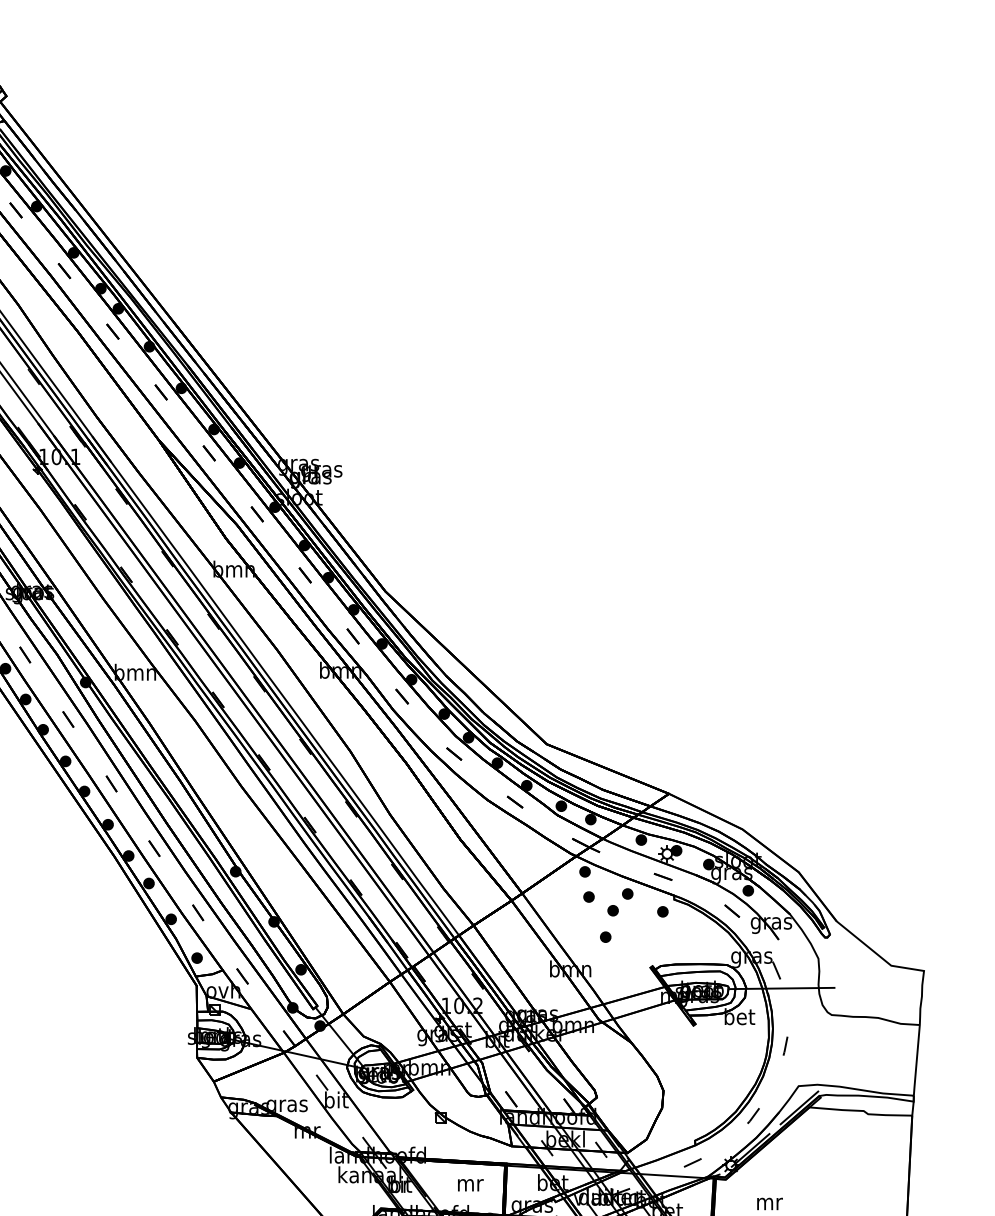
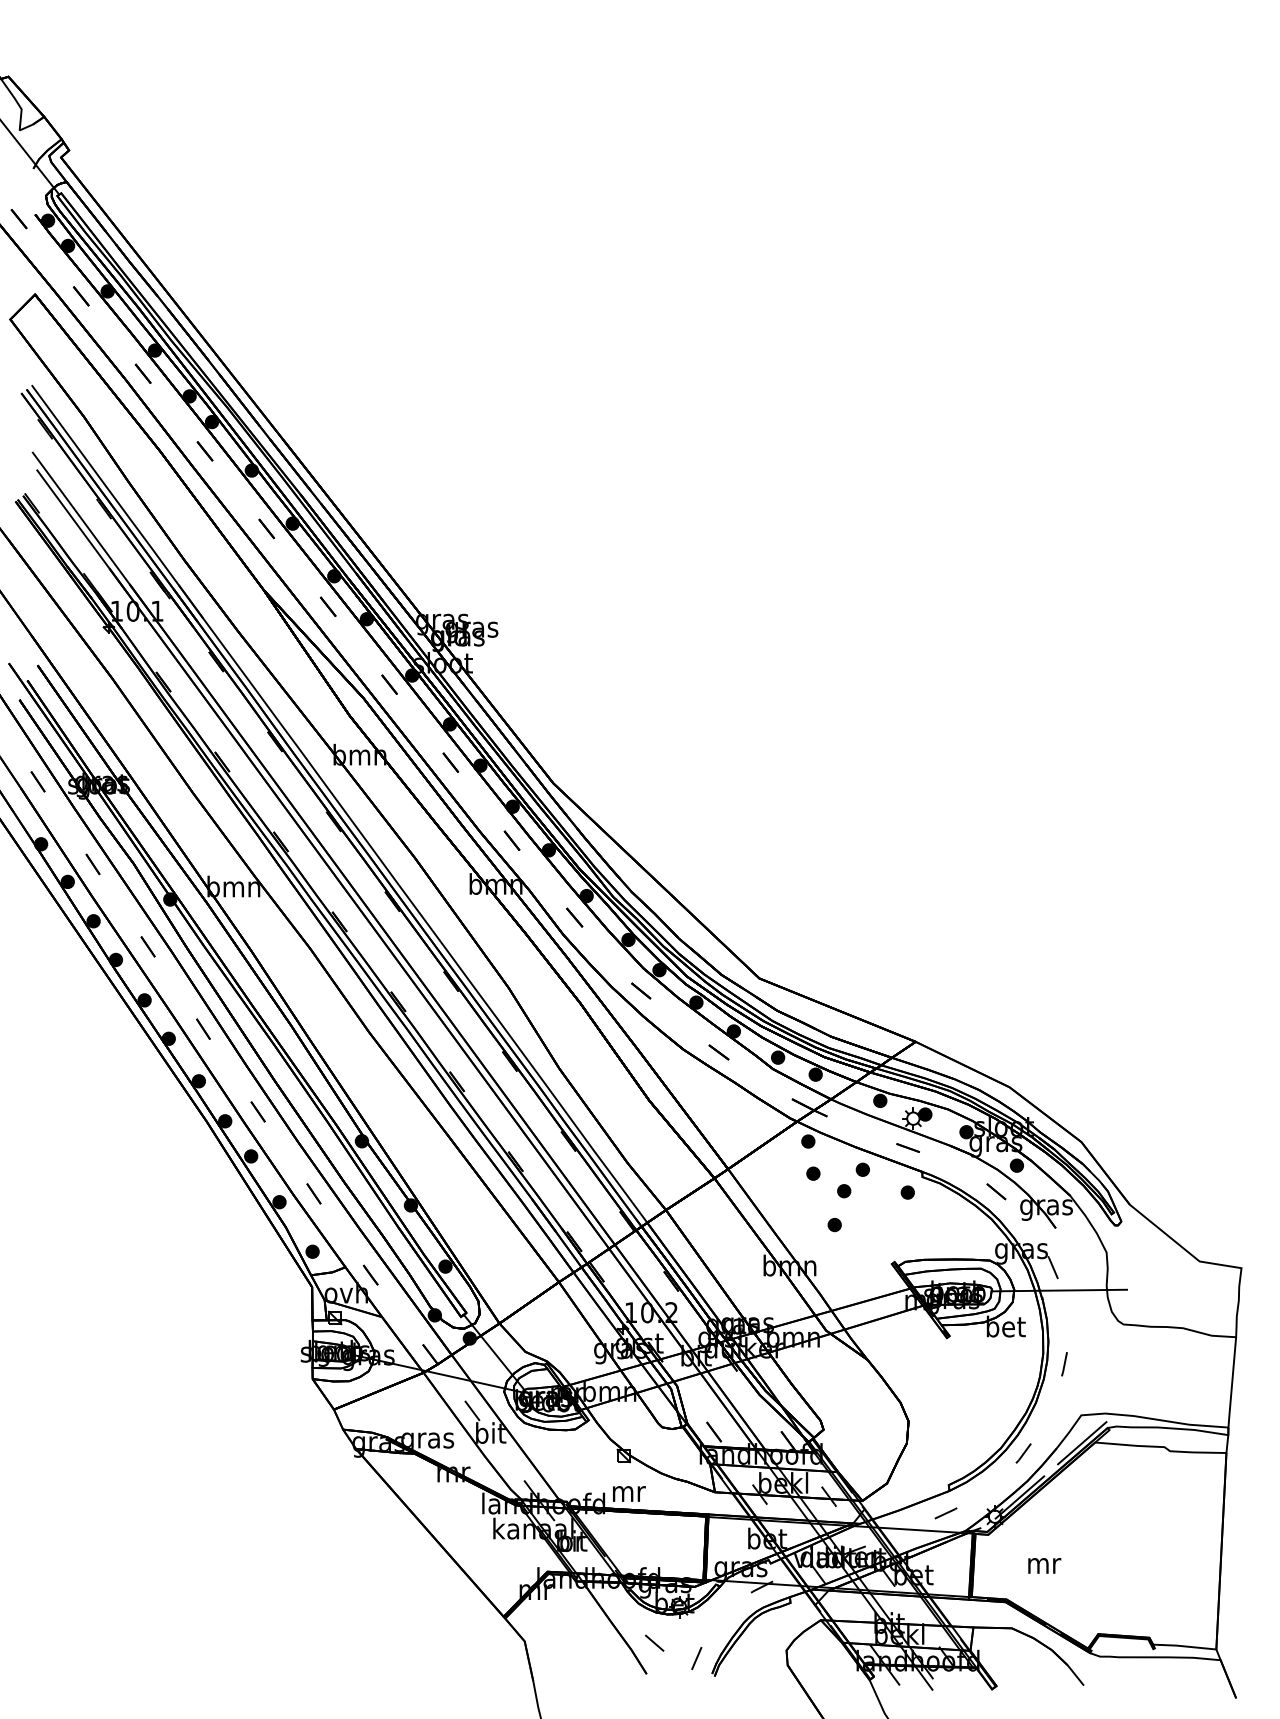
text: (470, 1184) -> (629, 1493), moved

